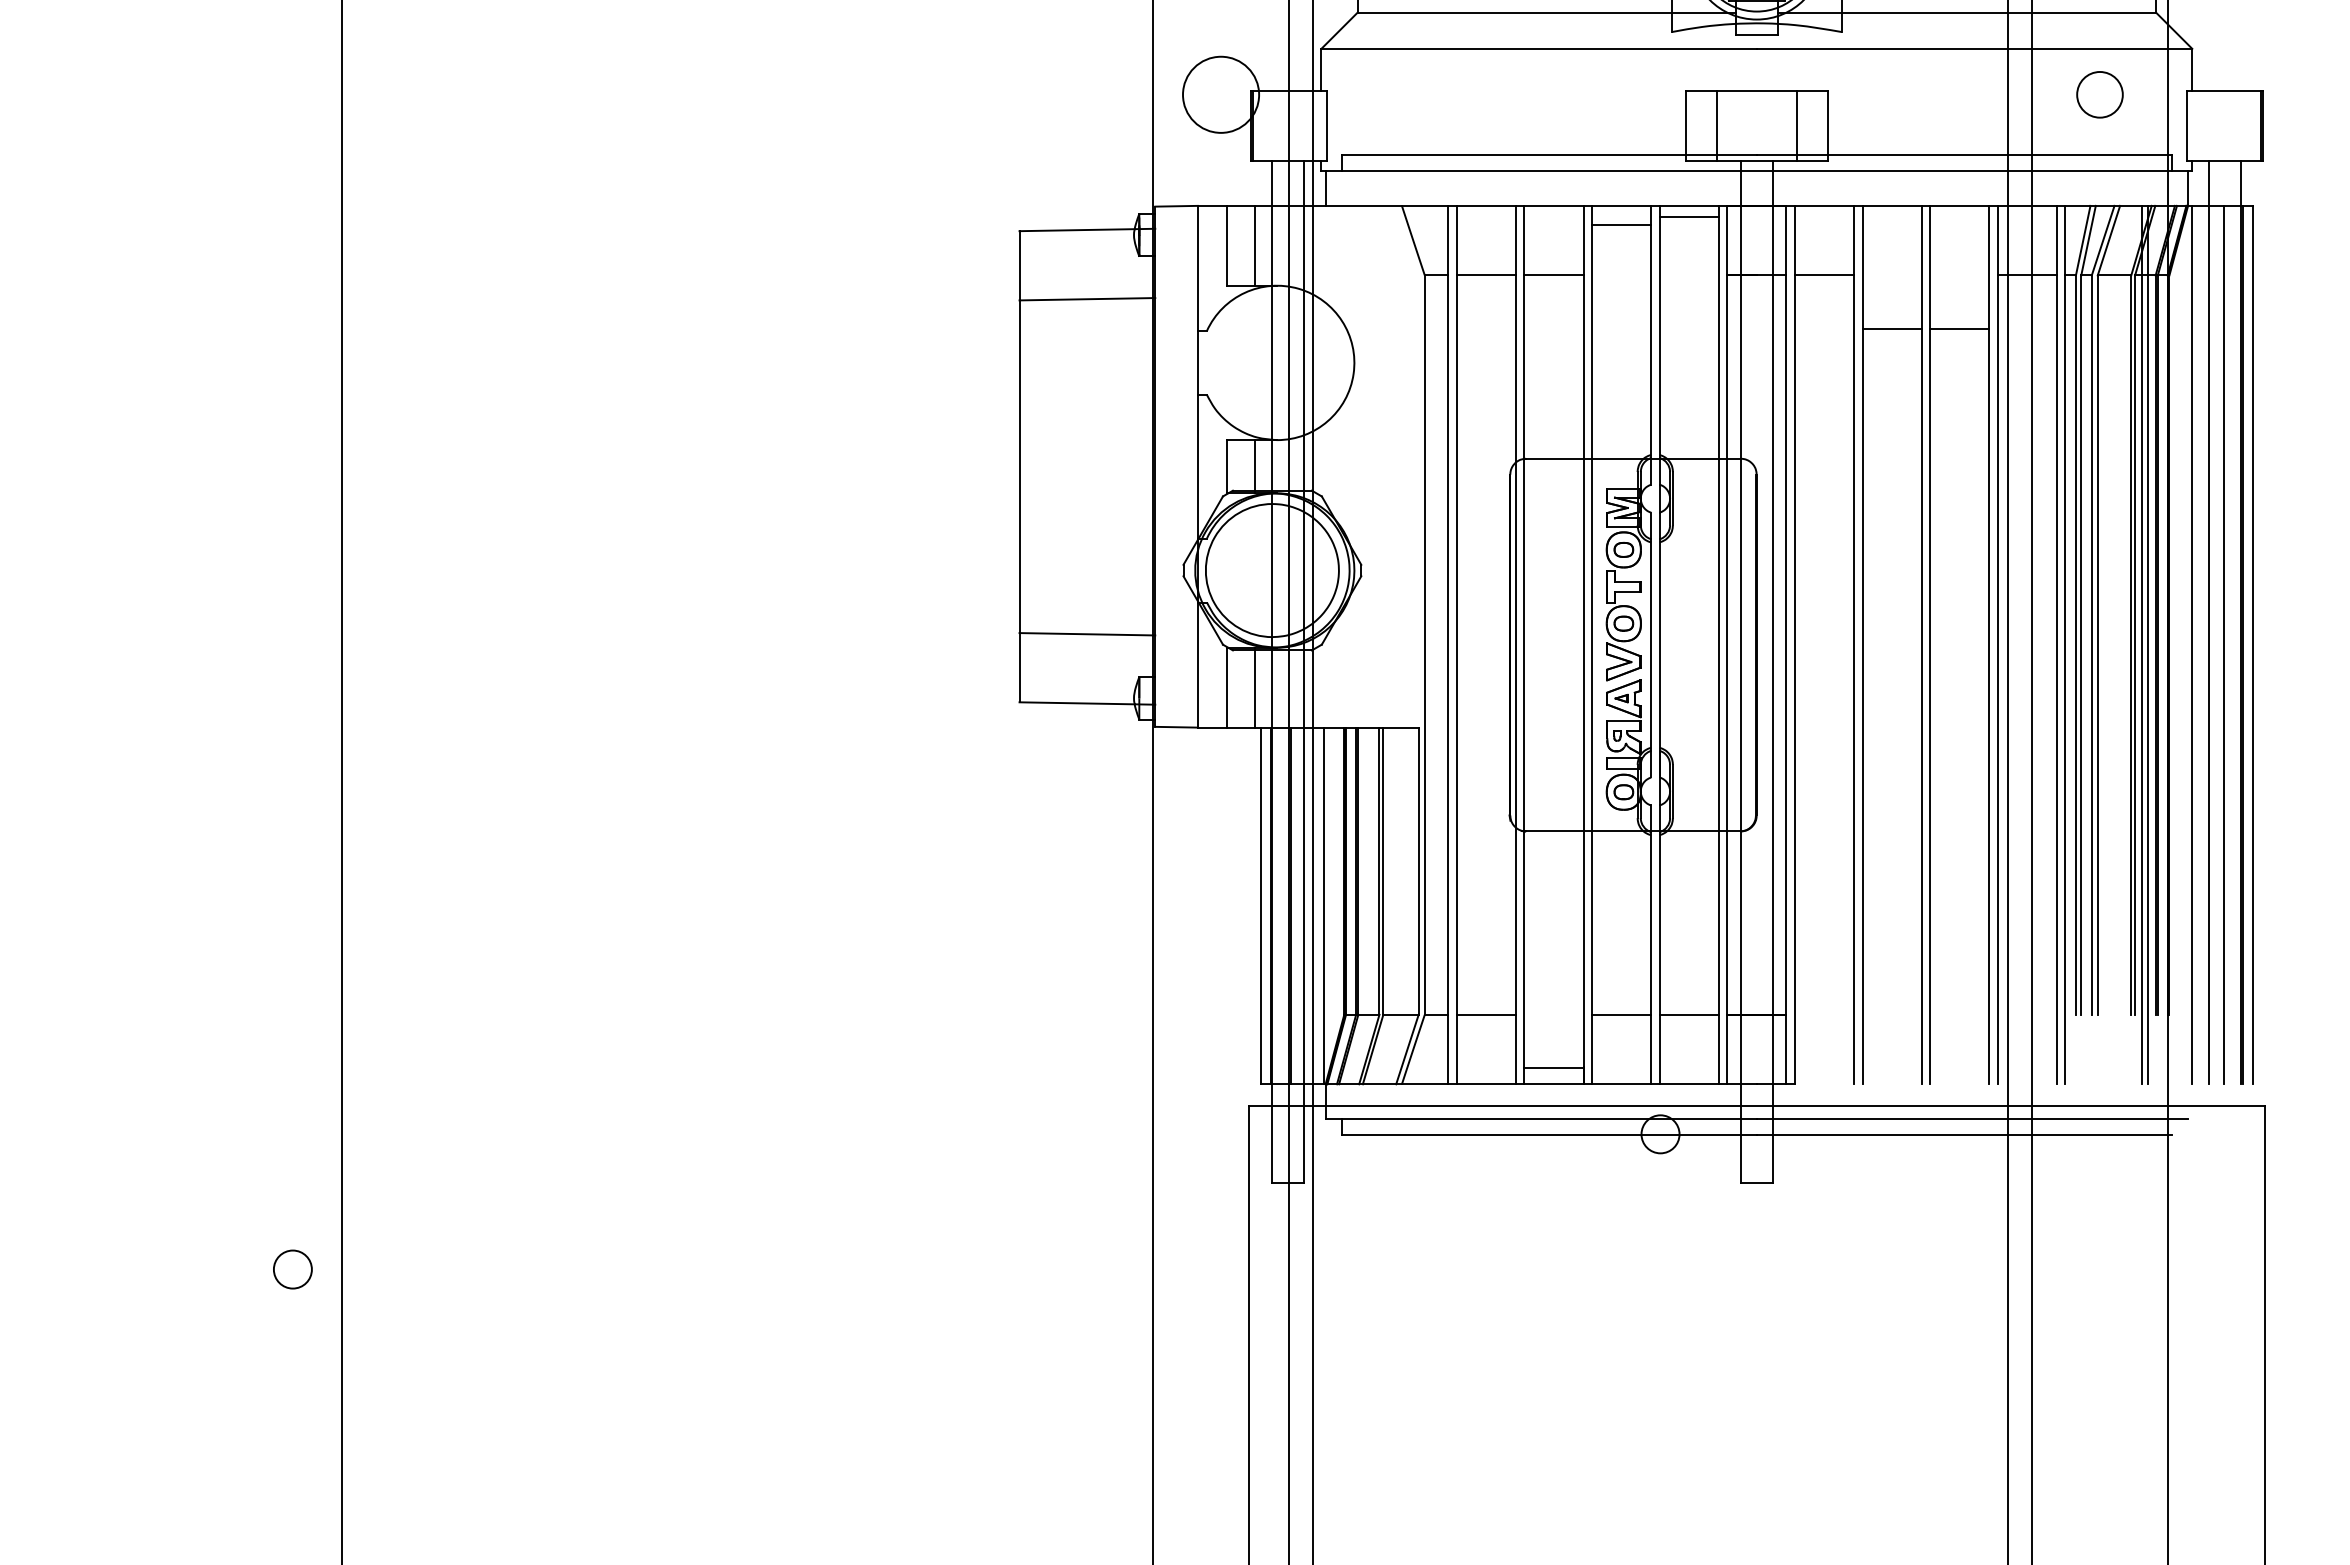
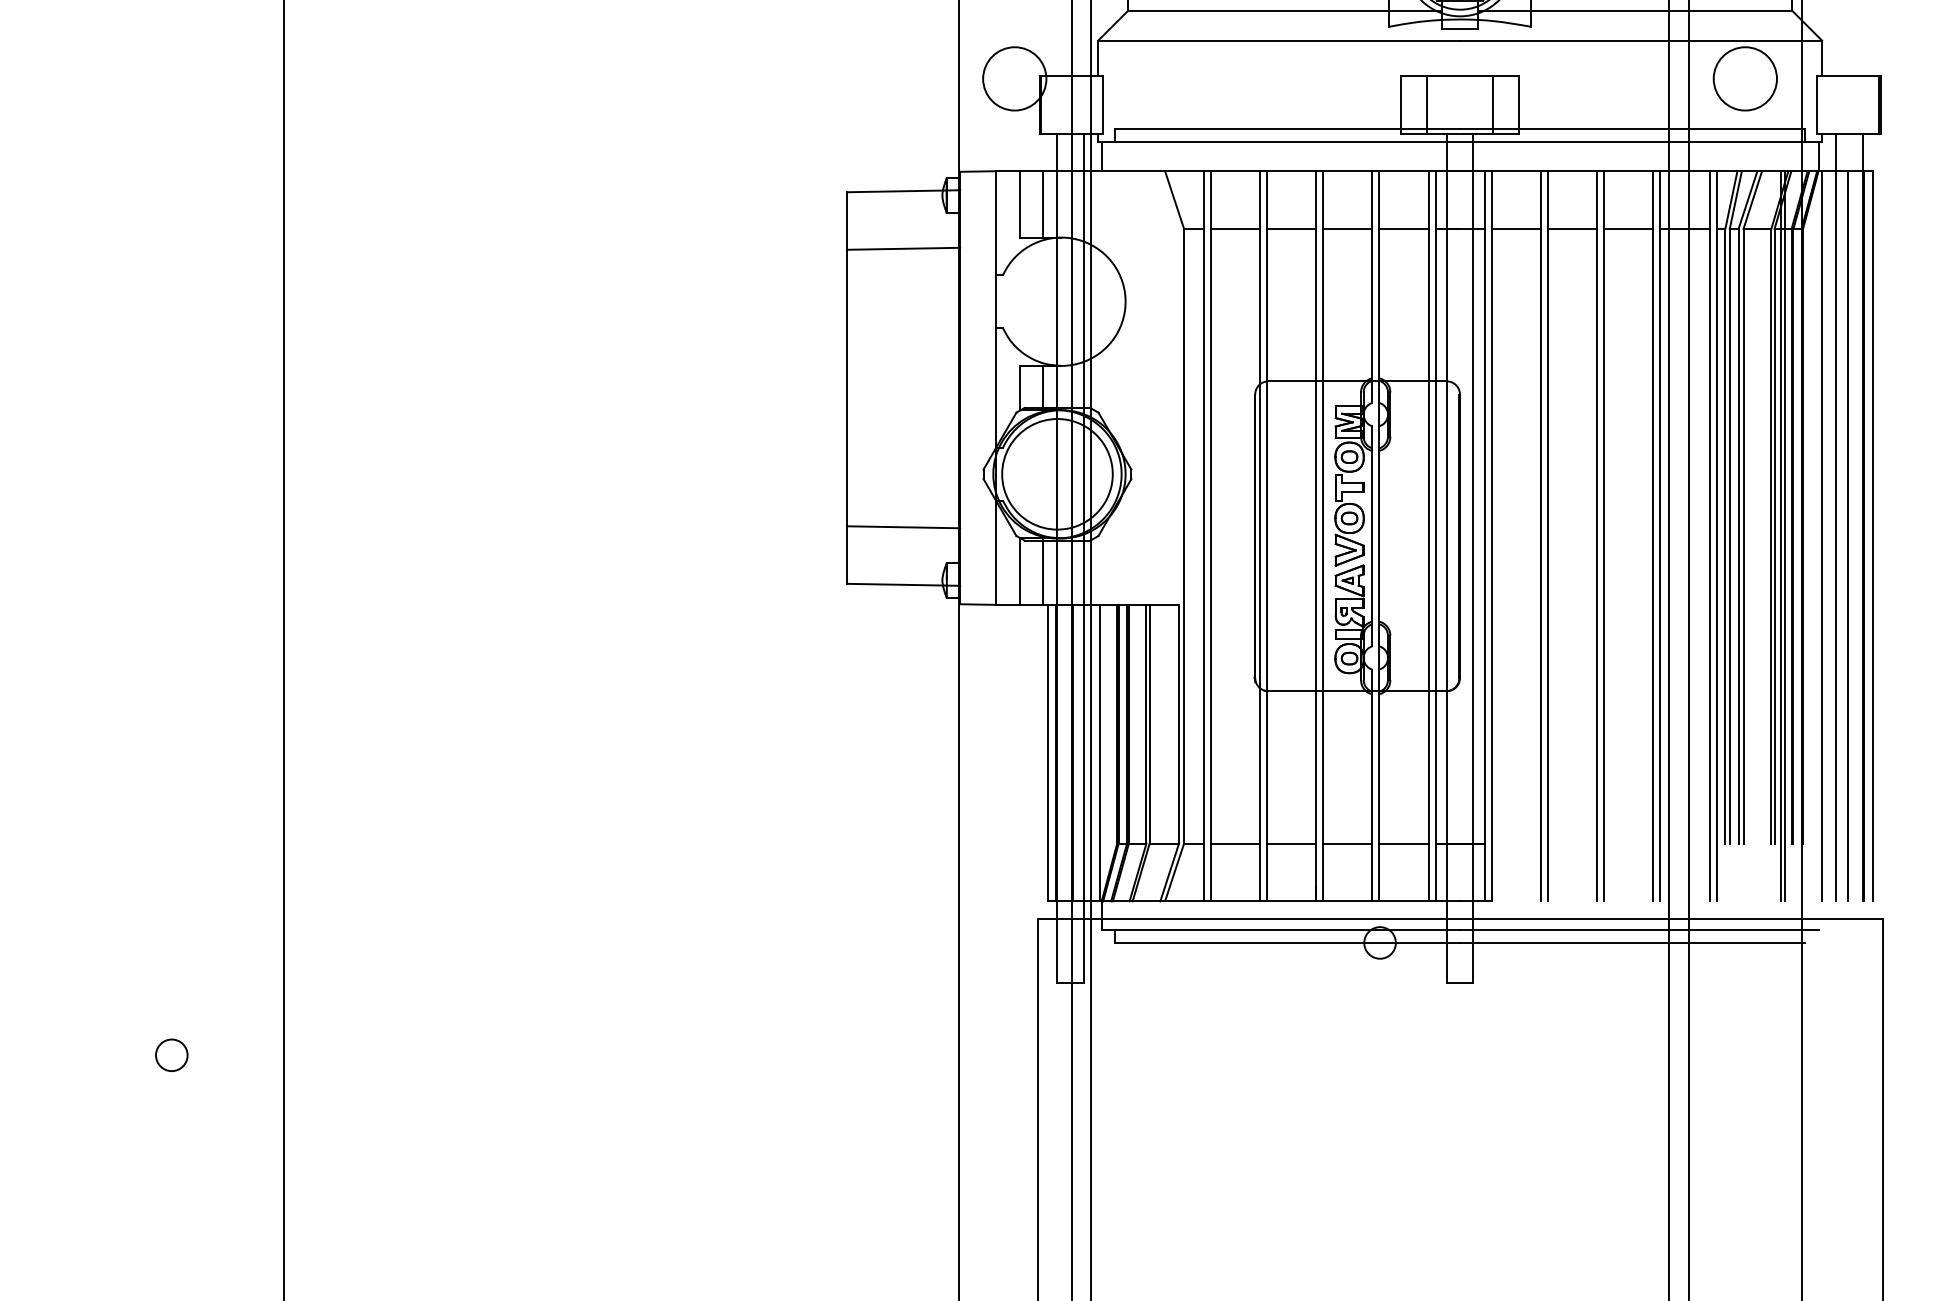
circle: (2099, 94) -> (1744, 78), size x1.67
line: (1688, 217) -> (1403, 229), moved
line: (1621, 225) -> (1347, 229), moved
line: (1891, 329) -> (1572, 229), moved
line: (1959, 329) -> (1628, 229), moved
line: (1553, 1067) -> (1291, 843), moved
circle: (292, 1269) -> (171, 1055), moved

